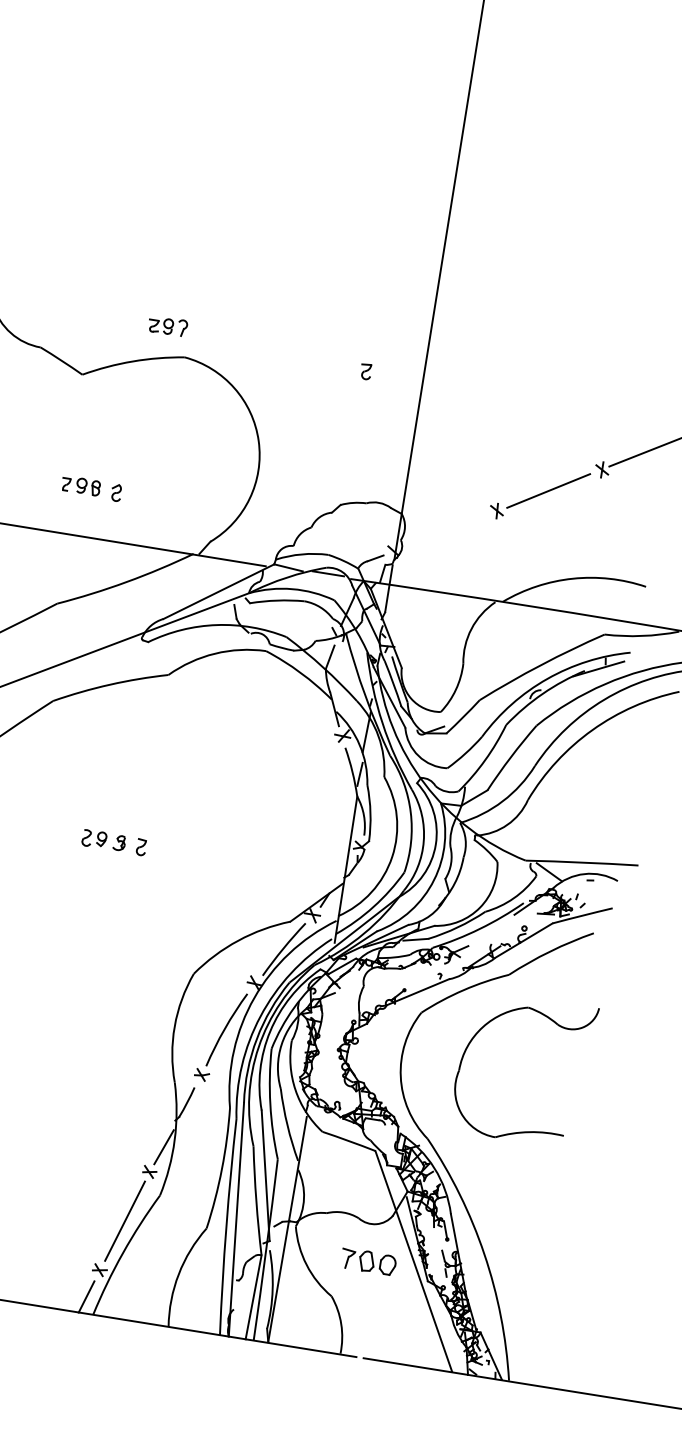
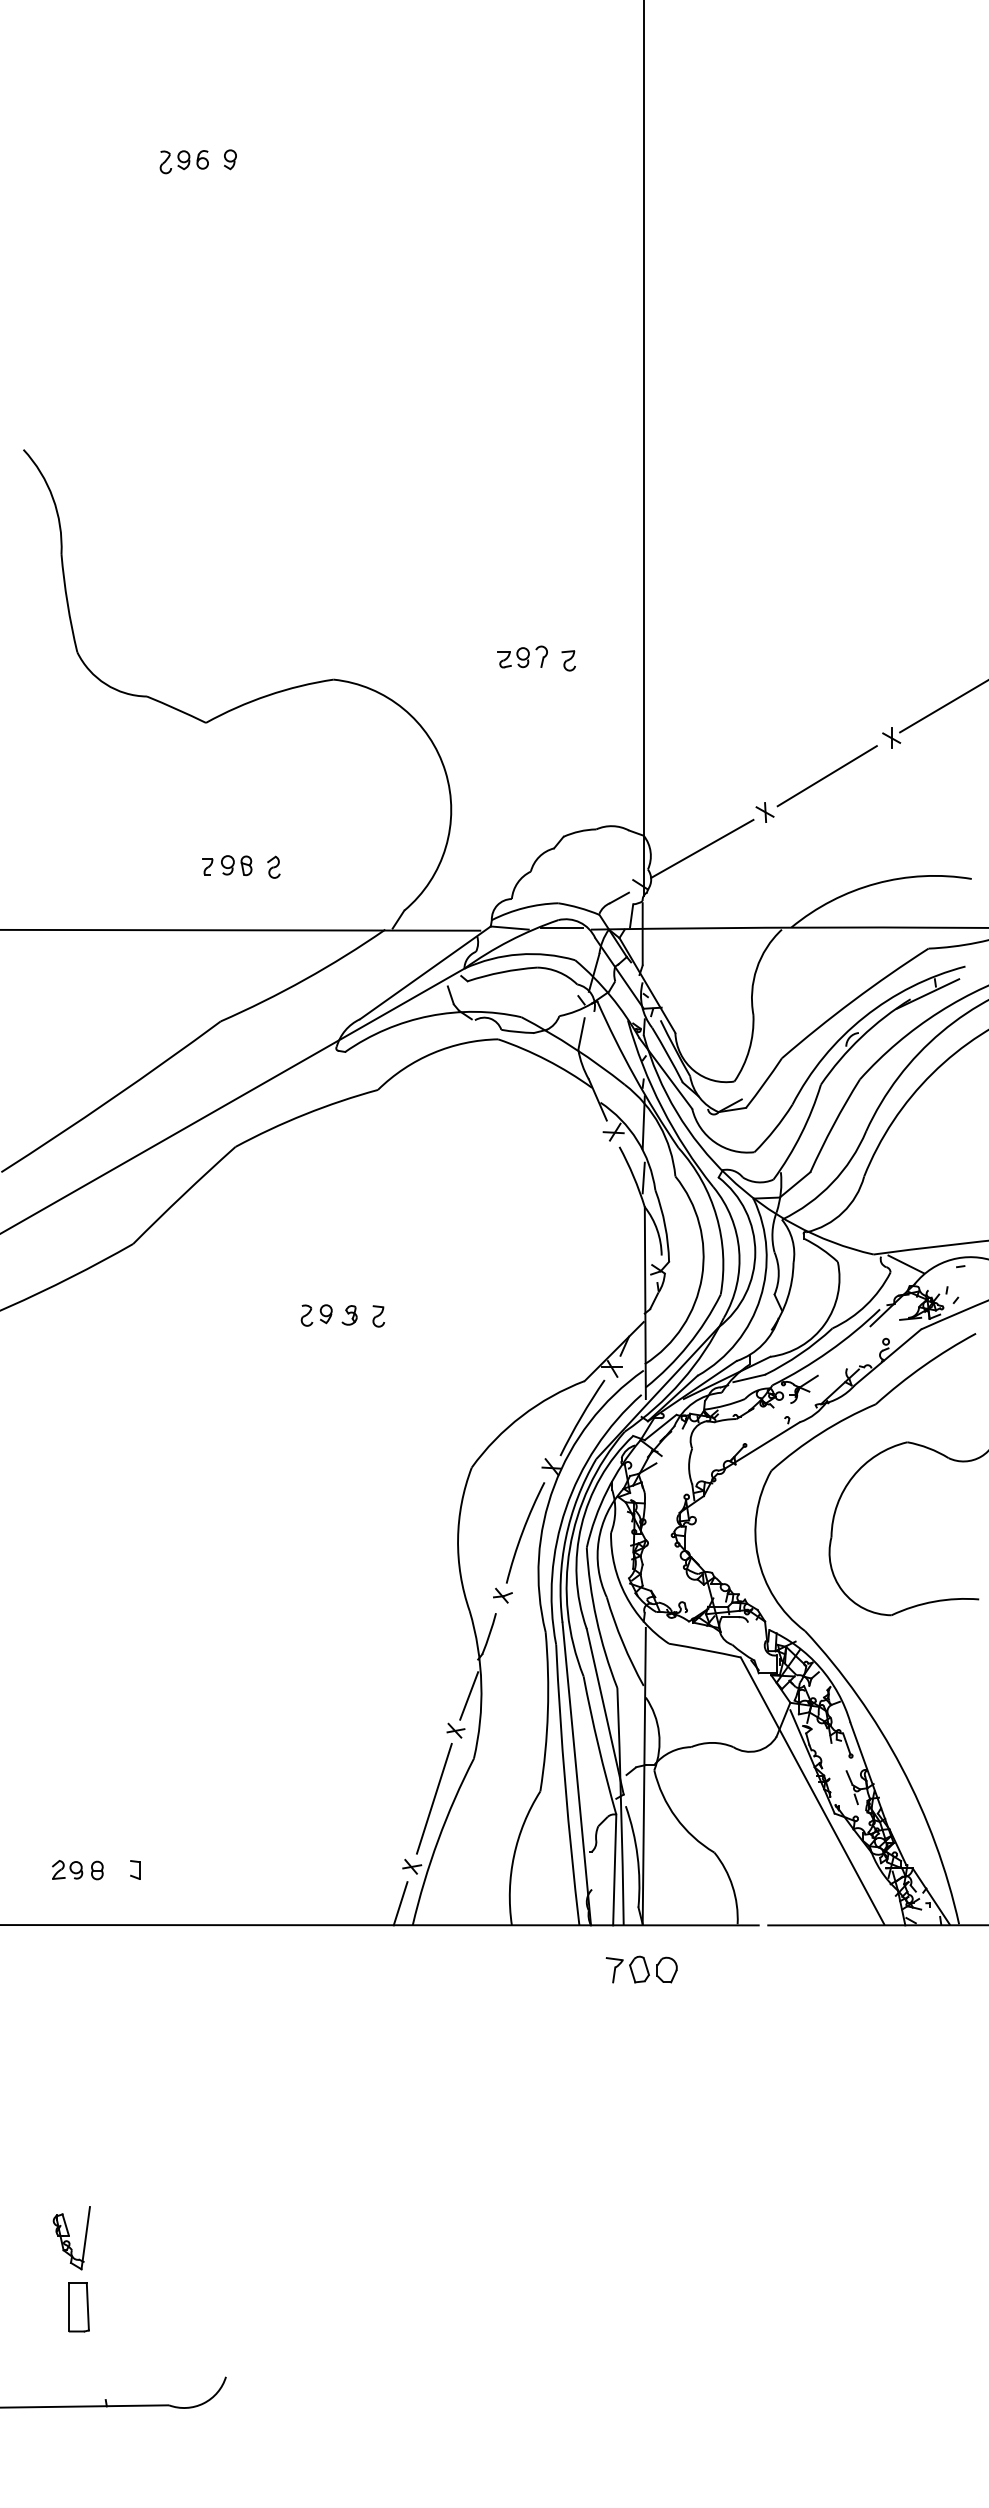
part: (167, 325) -> (522, 656), moved
line: (444, 530) -> (702, 848), added
part: (368, 1261) -> (641, 1969), moved

